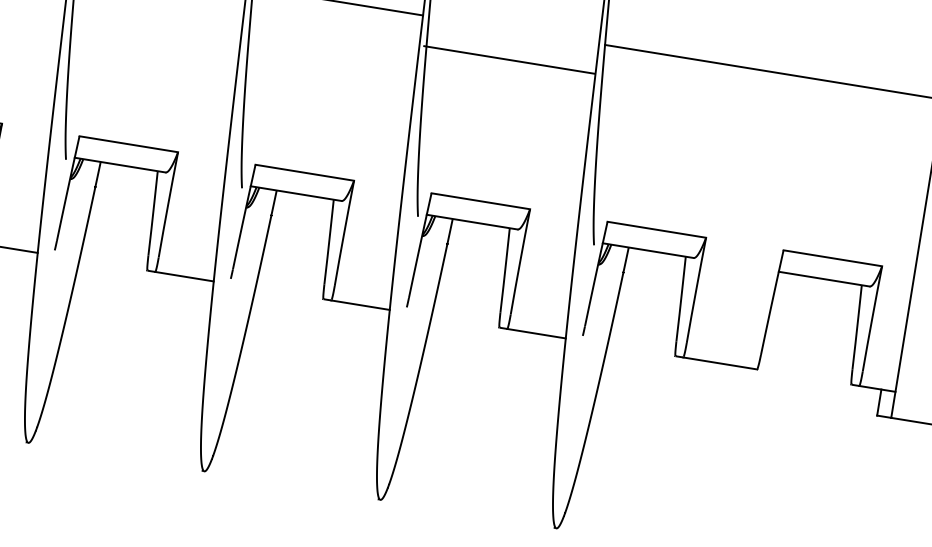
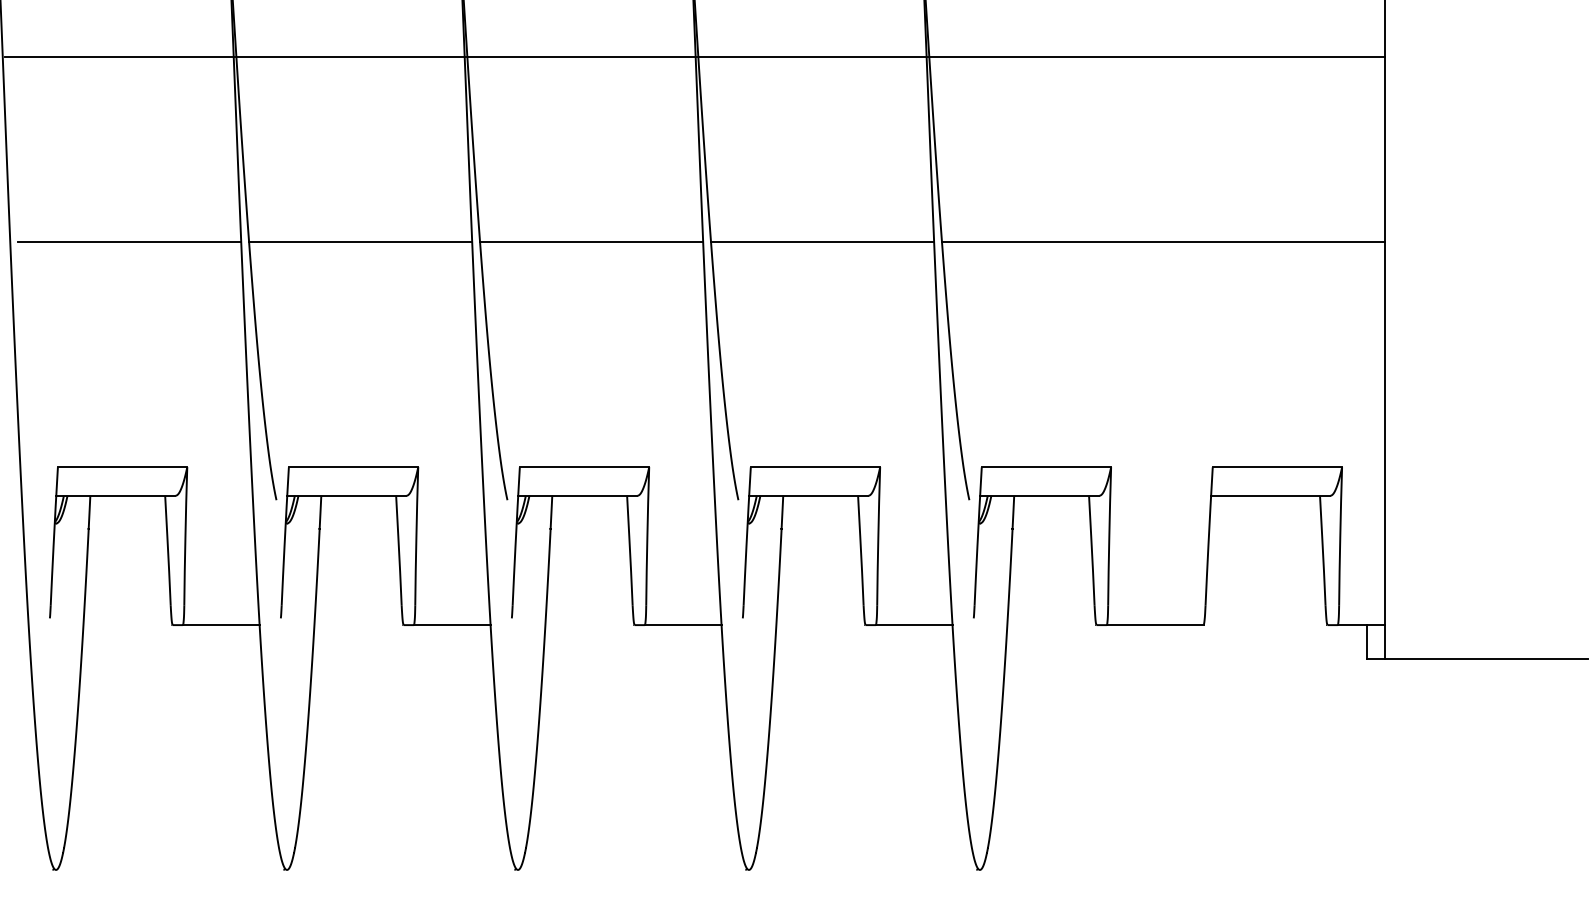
line: (509, 59) -> (822, 241), moved

